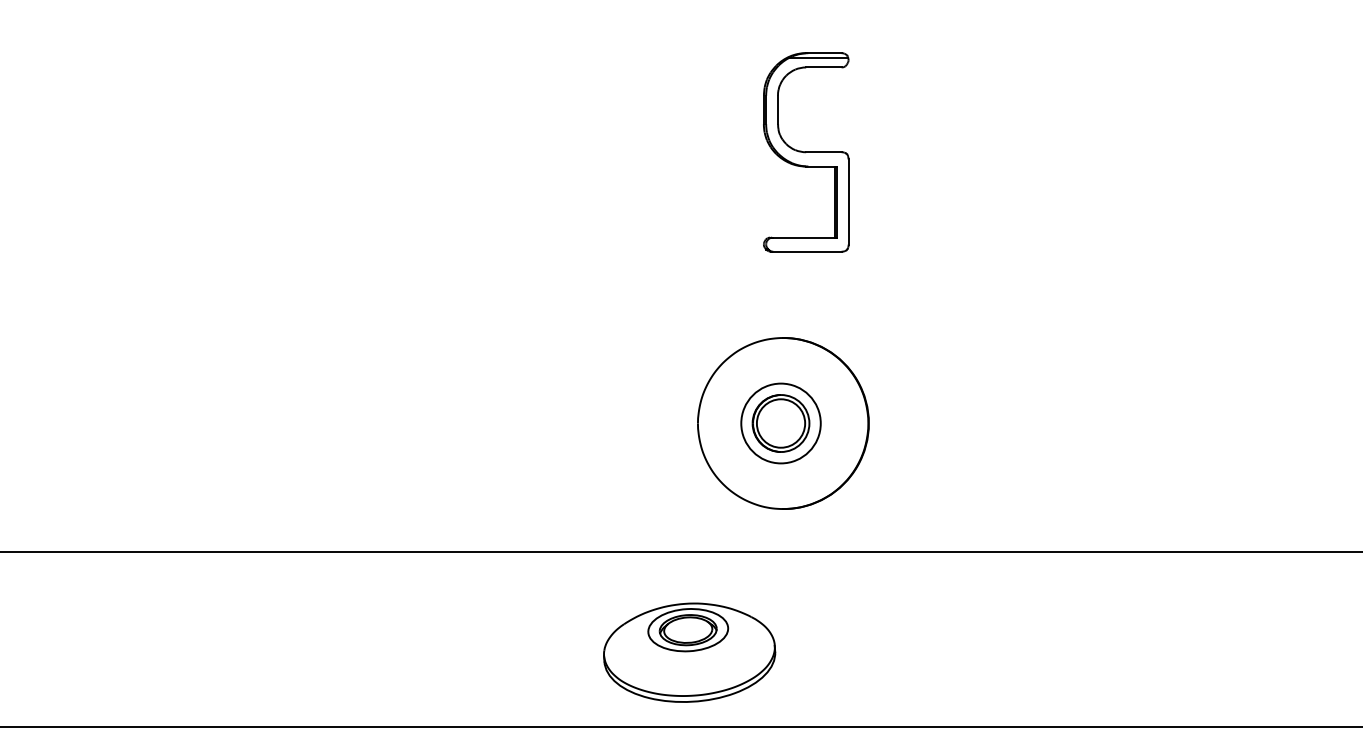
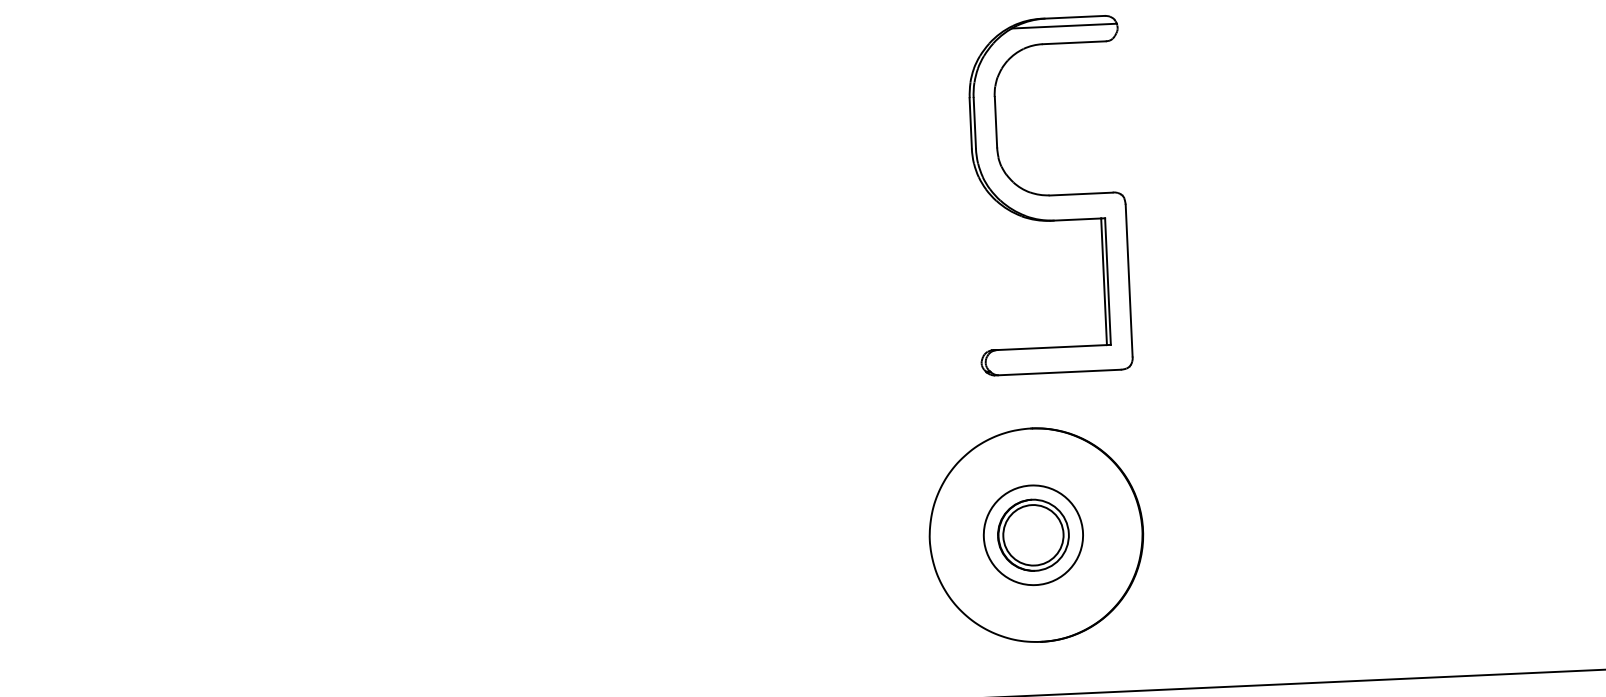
part: (805, 152) -> (1048, 195), size x1.43

